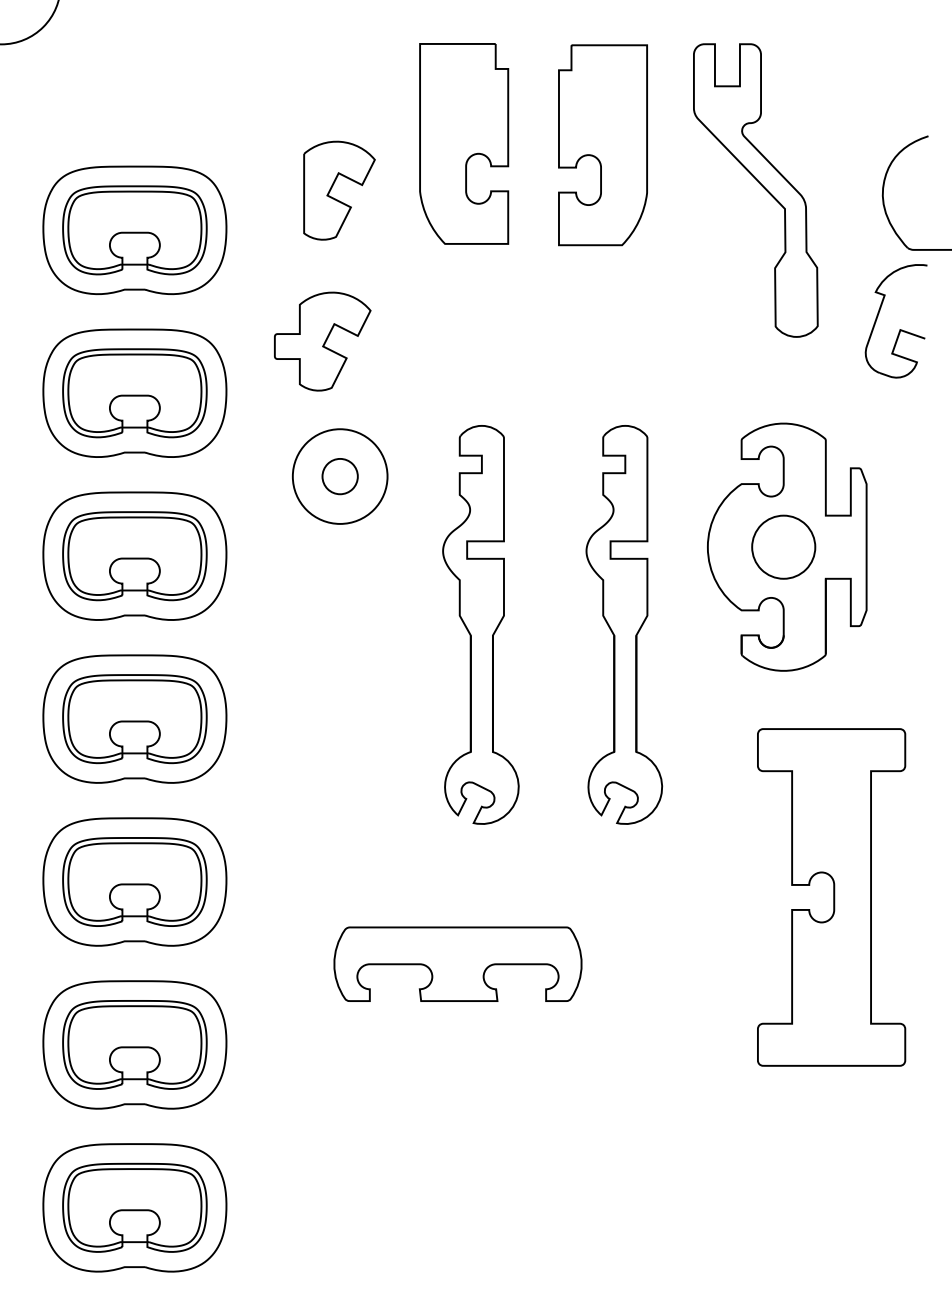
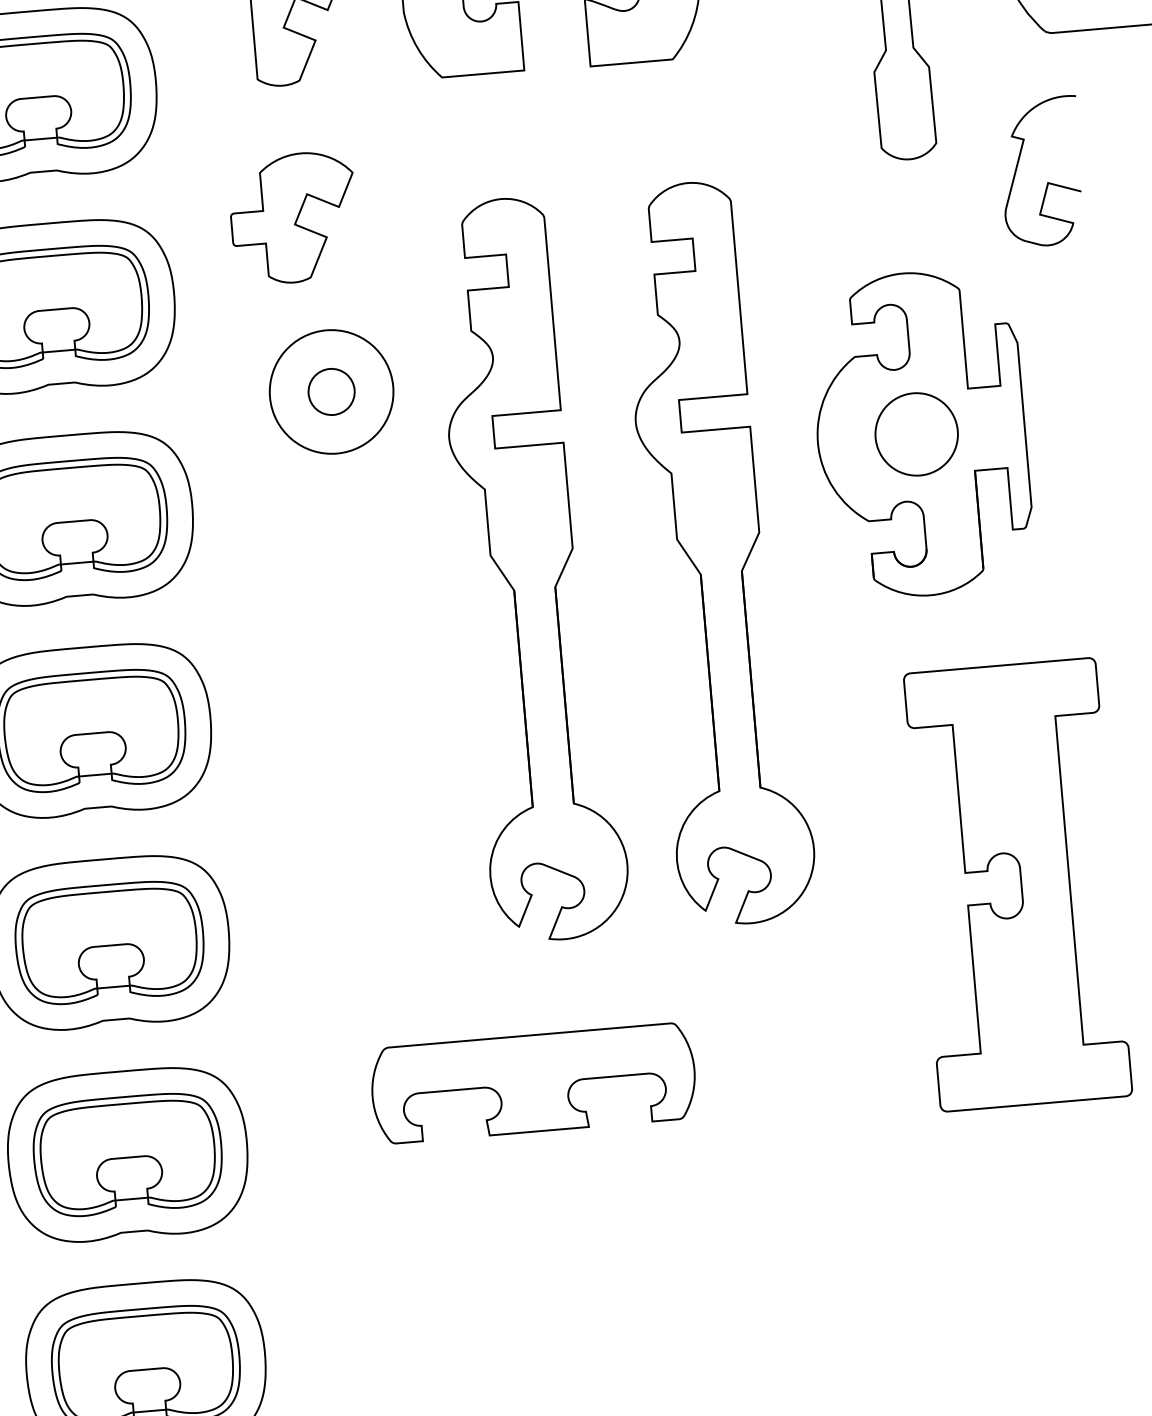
part: (899, 329) -> (1046, 182), moved
part: (480, 624) -> (530, 568), size x1.43
part: (624, 624) -> (718, 552), size x1.43
part: (457, 963) -> (532, 1082), moved

